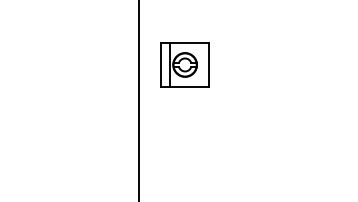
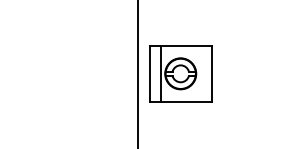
part: (184, 64) -> (180, 73), size x1.43

